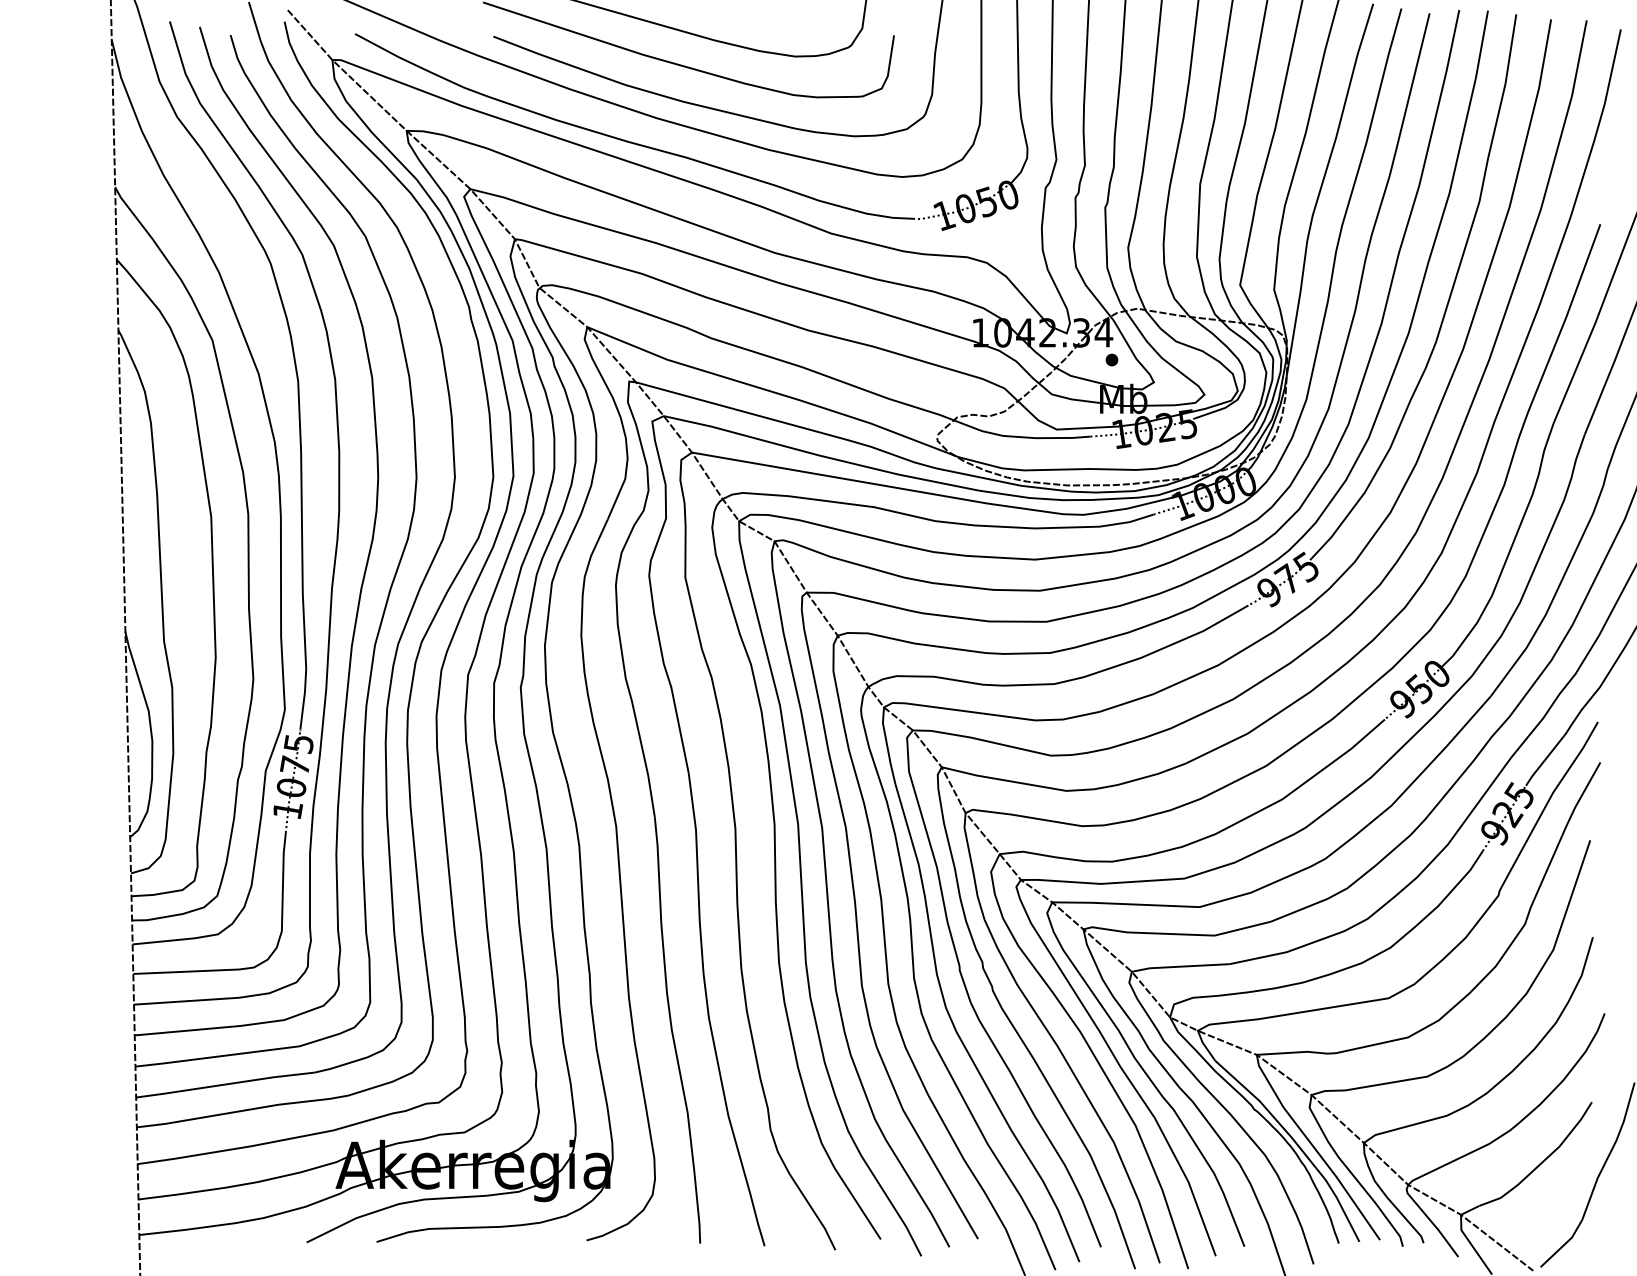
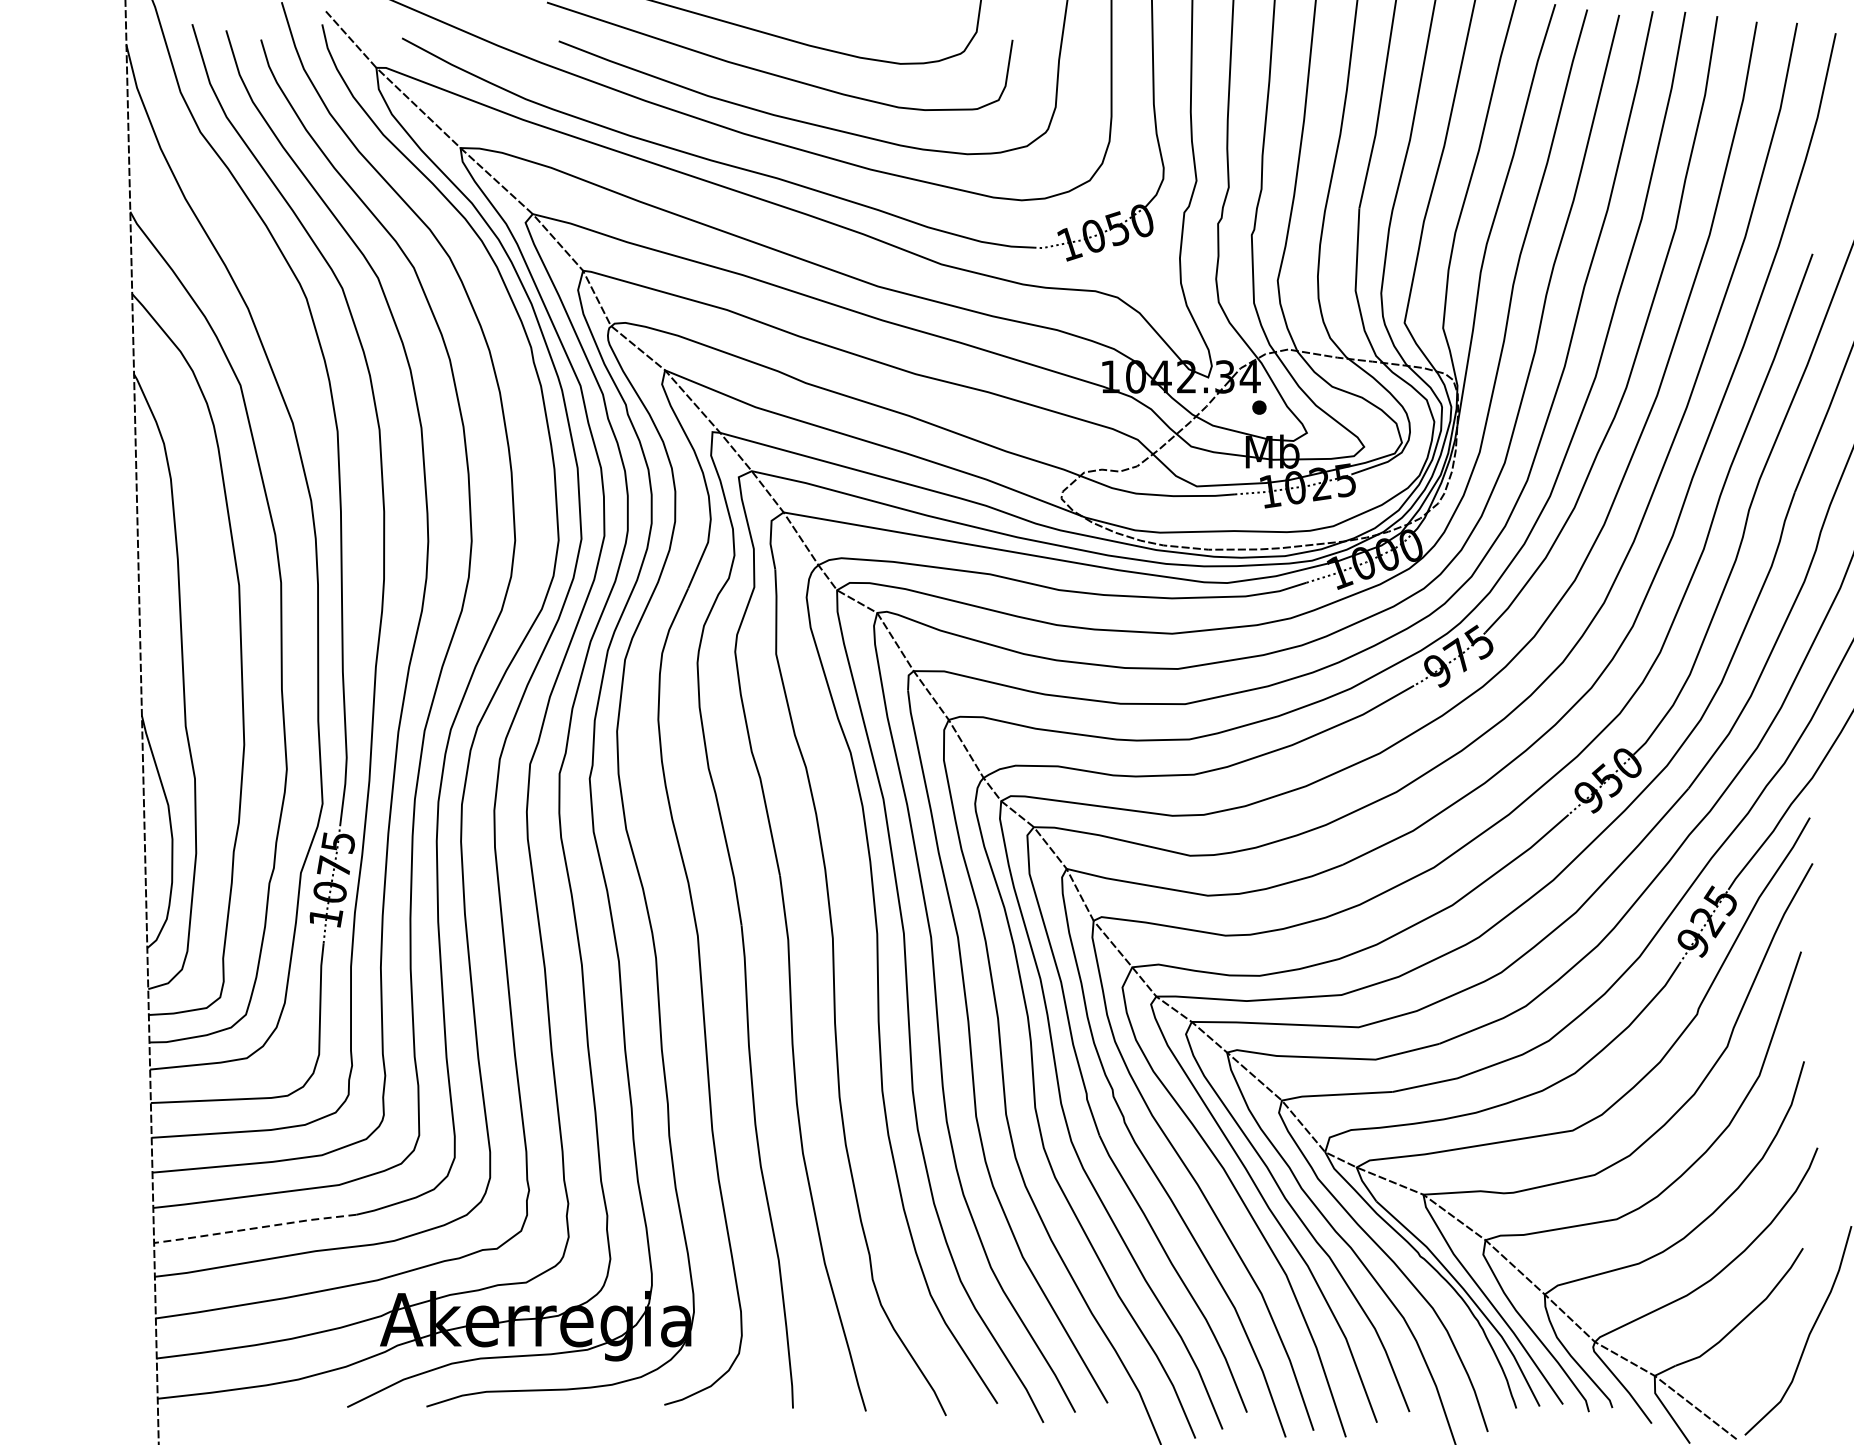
line: (225, 1084) -> (255, 1228), solid -> dashed

